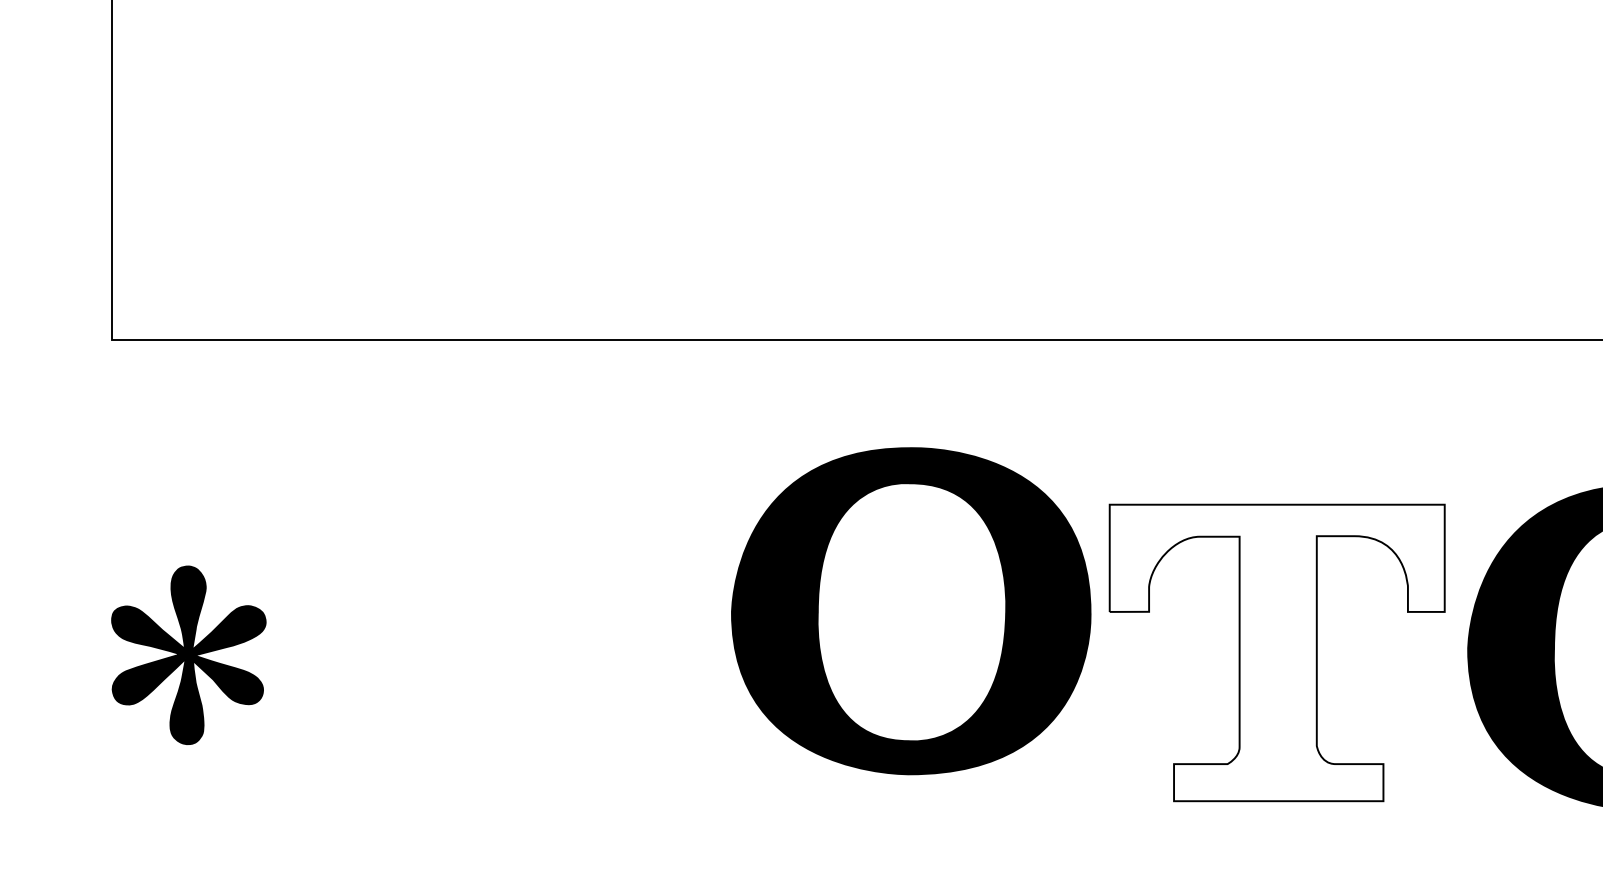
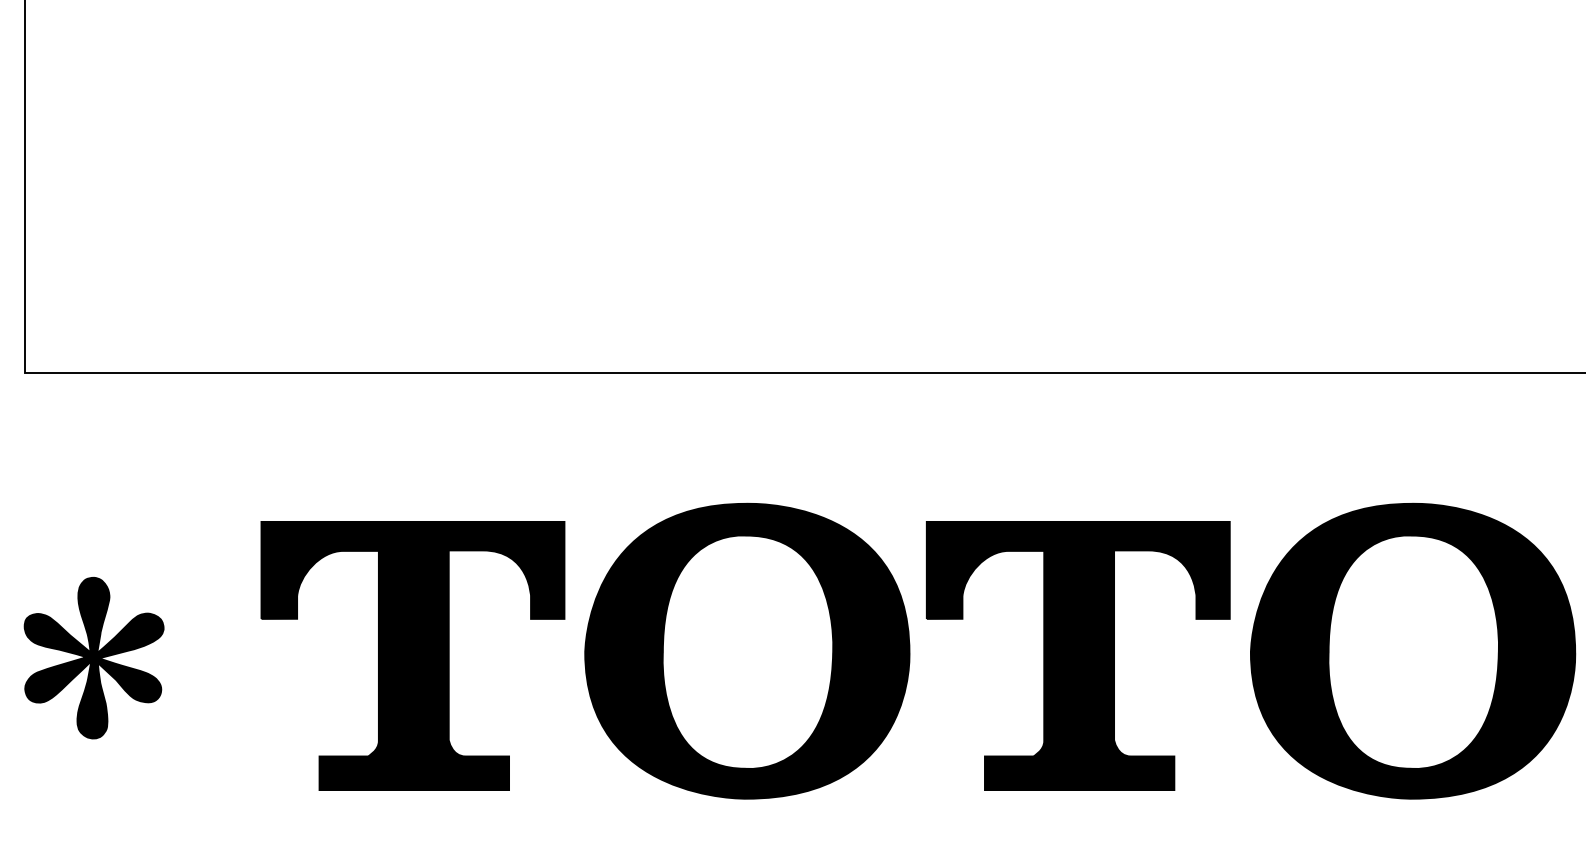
part: (911, 610) -> (747, 650), moved
part: (540, 652) -> (412, 655), added
fill: (1276, 652) -> (1077, 655), added

